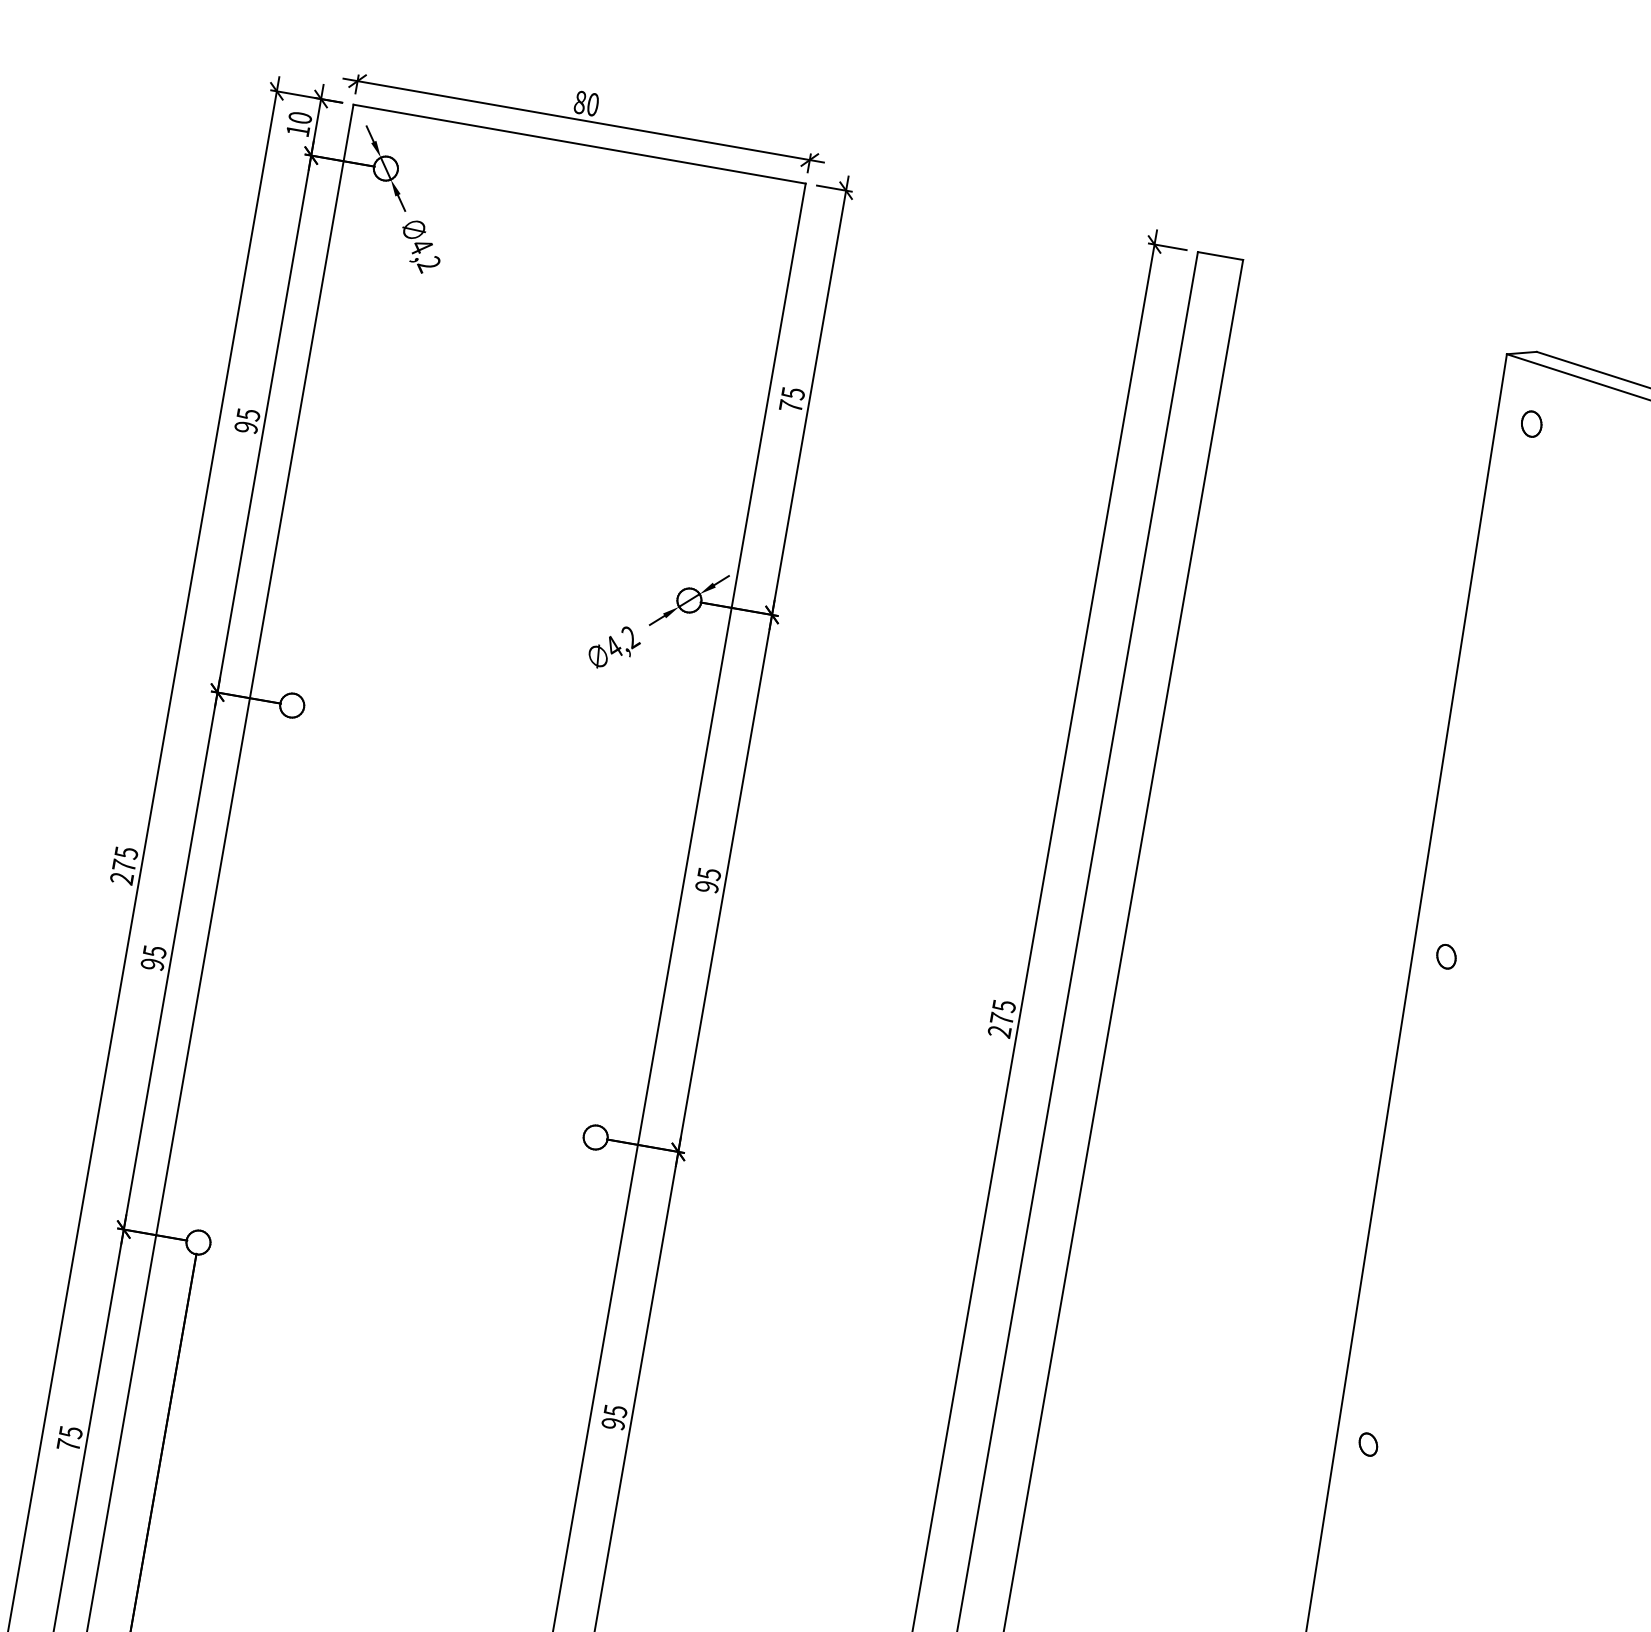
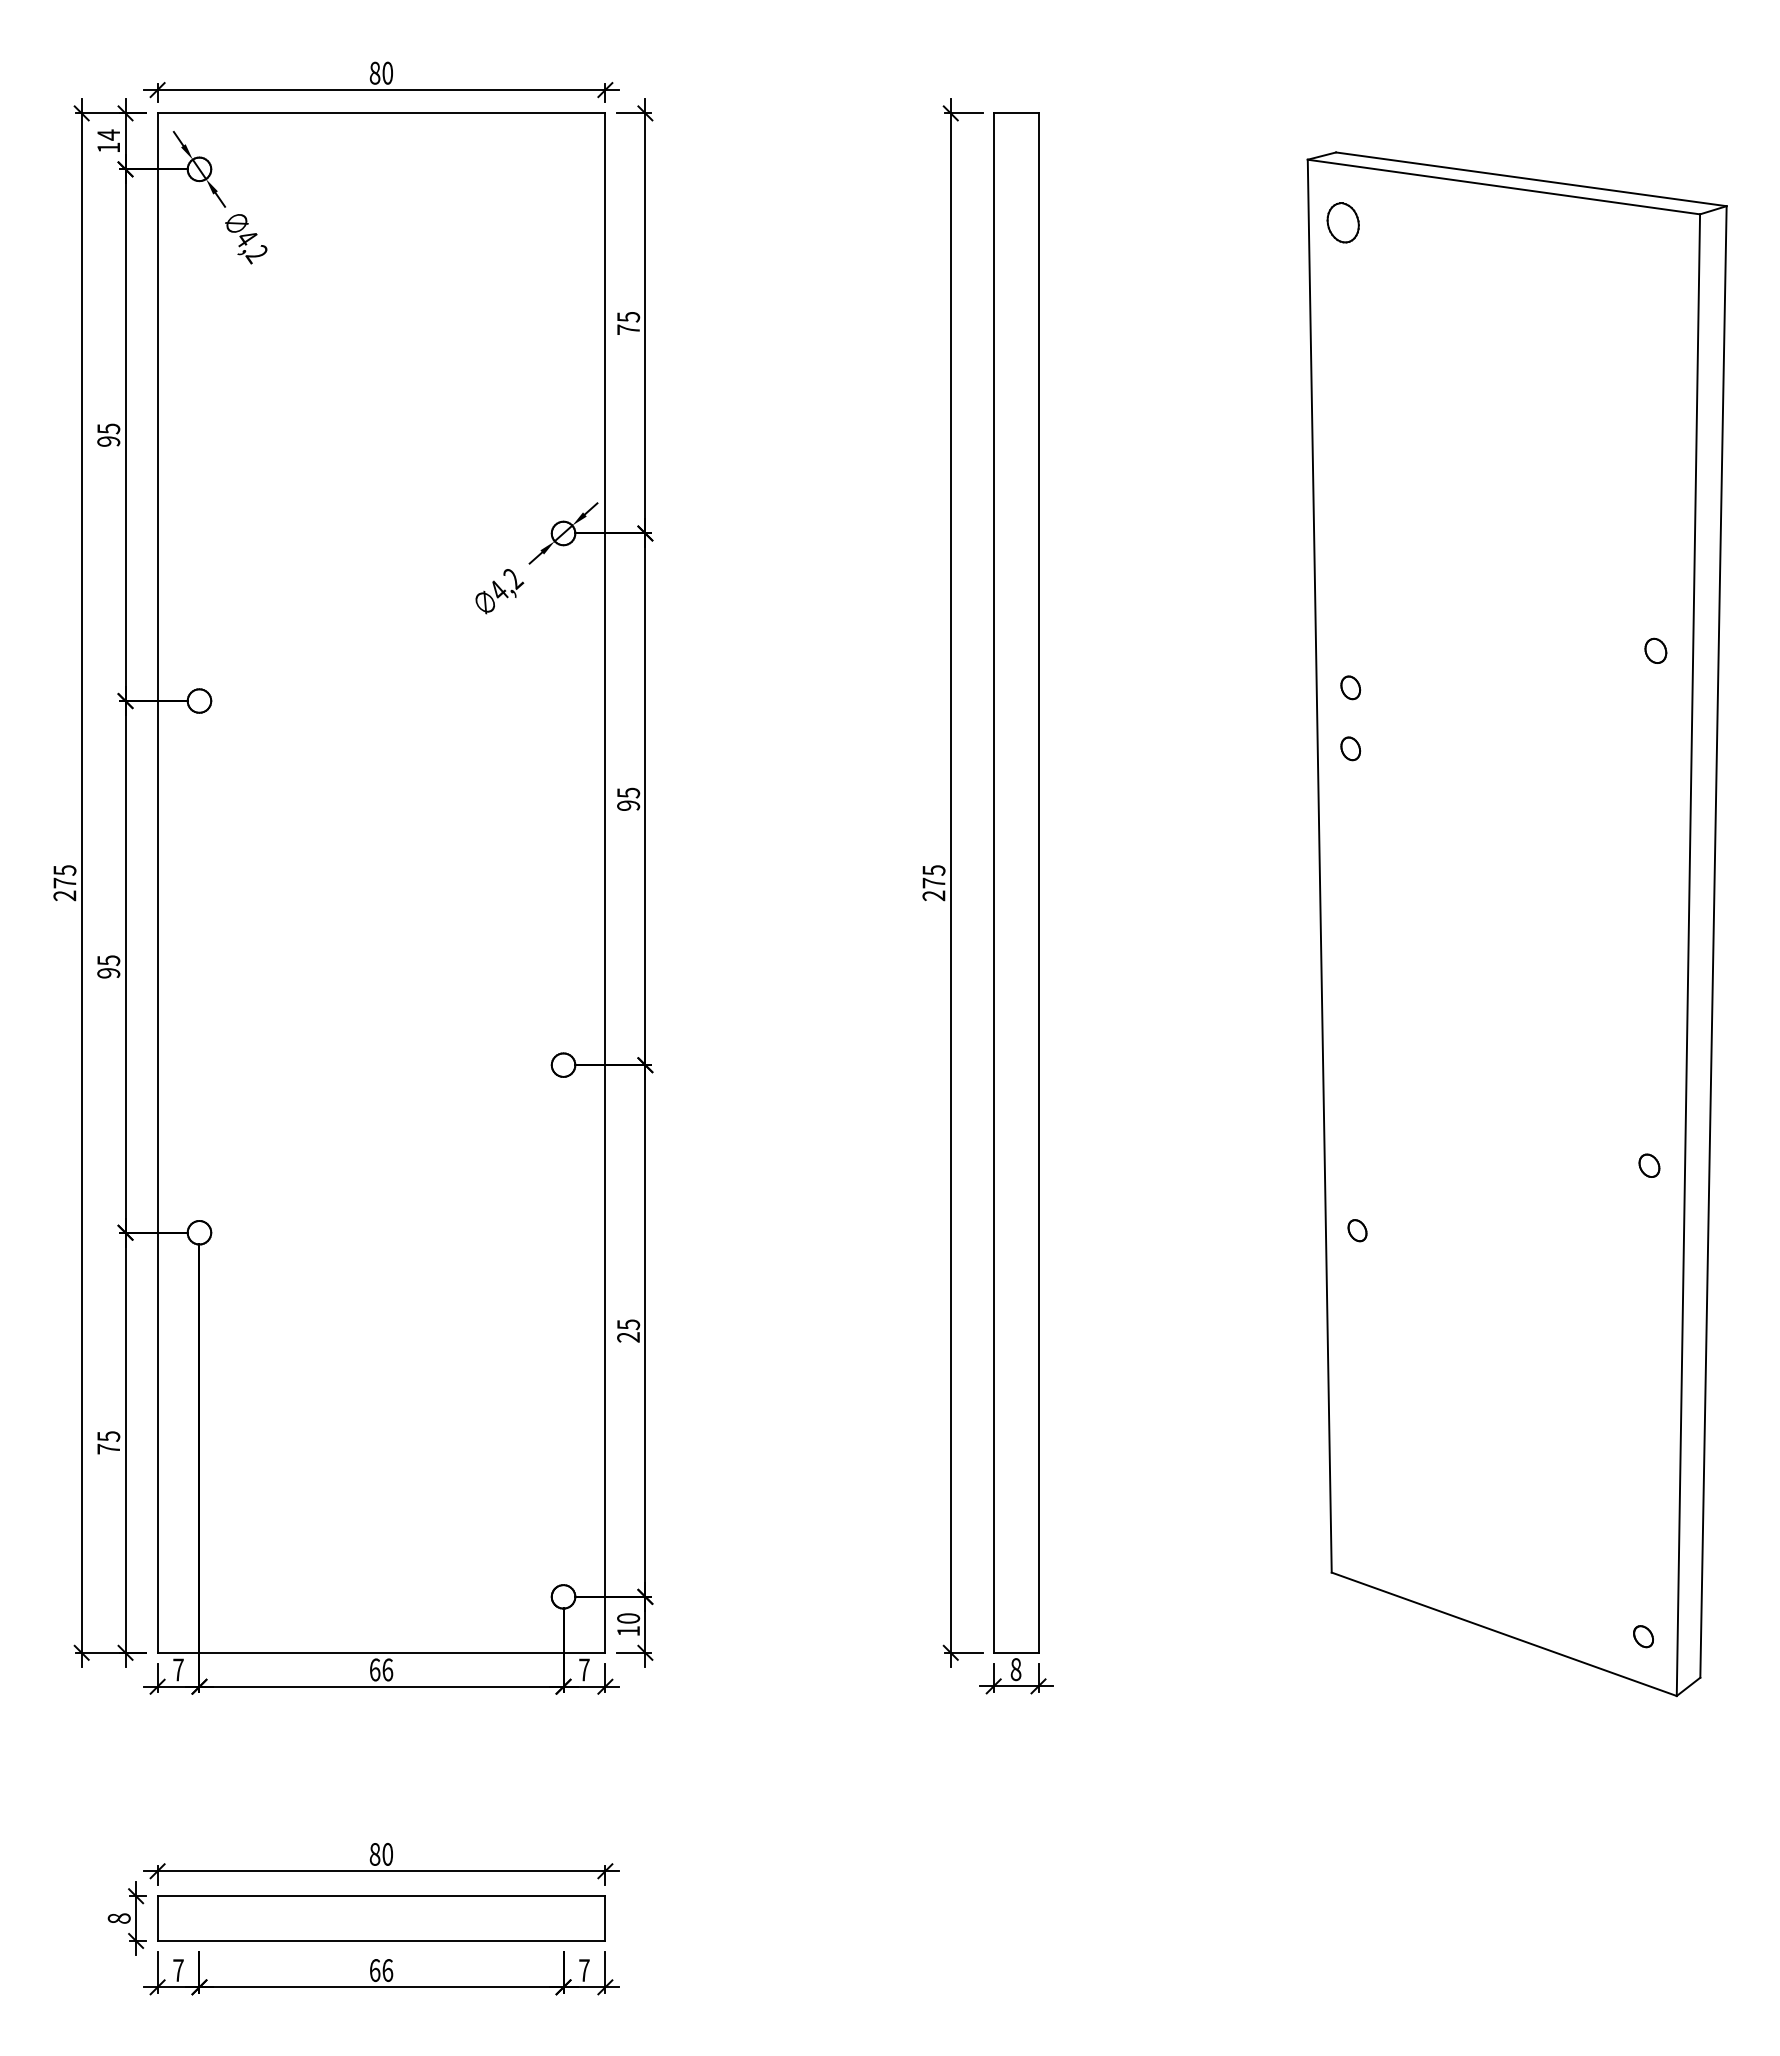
text: (300, 117) -> (108, 134), 10 -> 14
part: (1531, 423) -> (1343, 222), size x1.6
part: (1457, 894) -> (1350, 687), added
text: (613, 1423) -> (628, 1337), 95 -> 25

